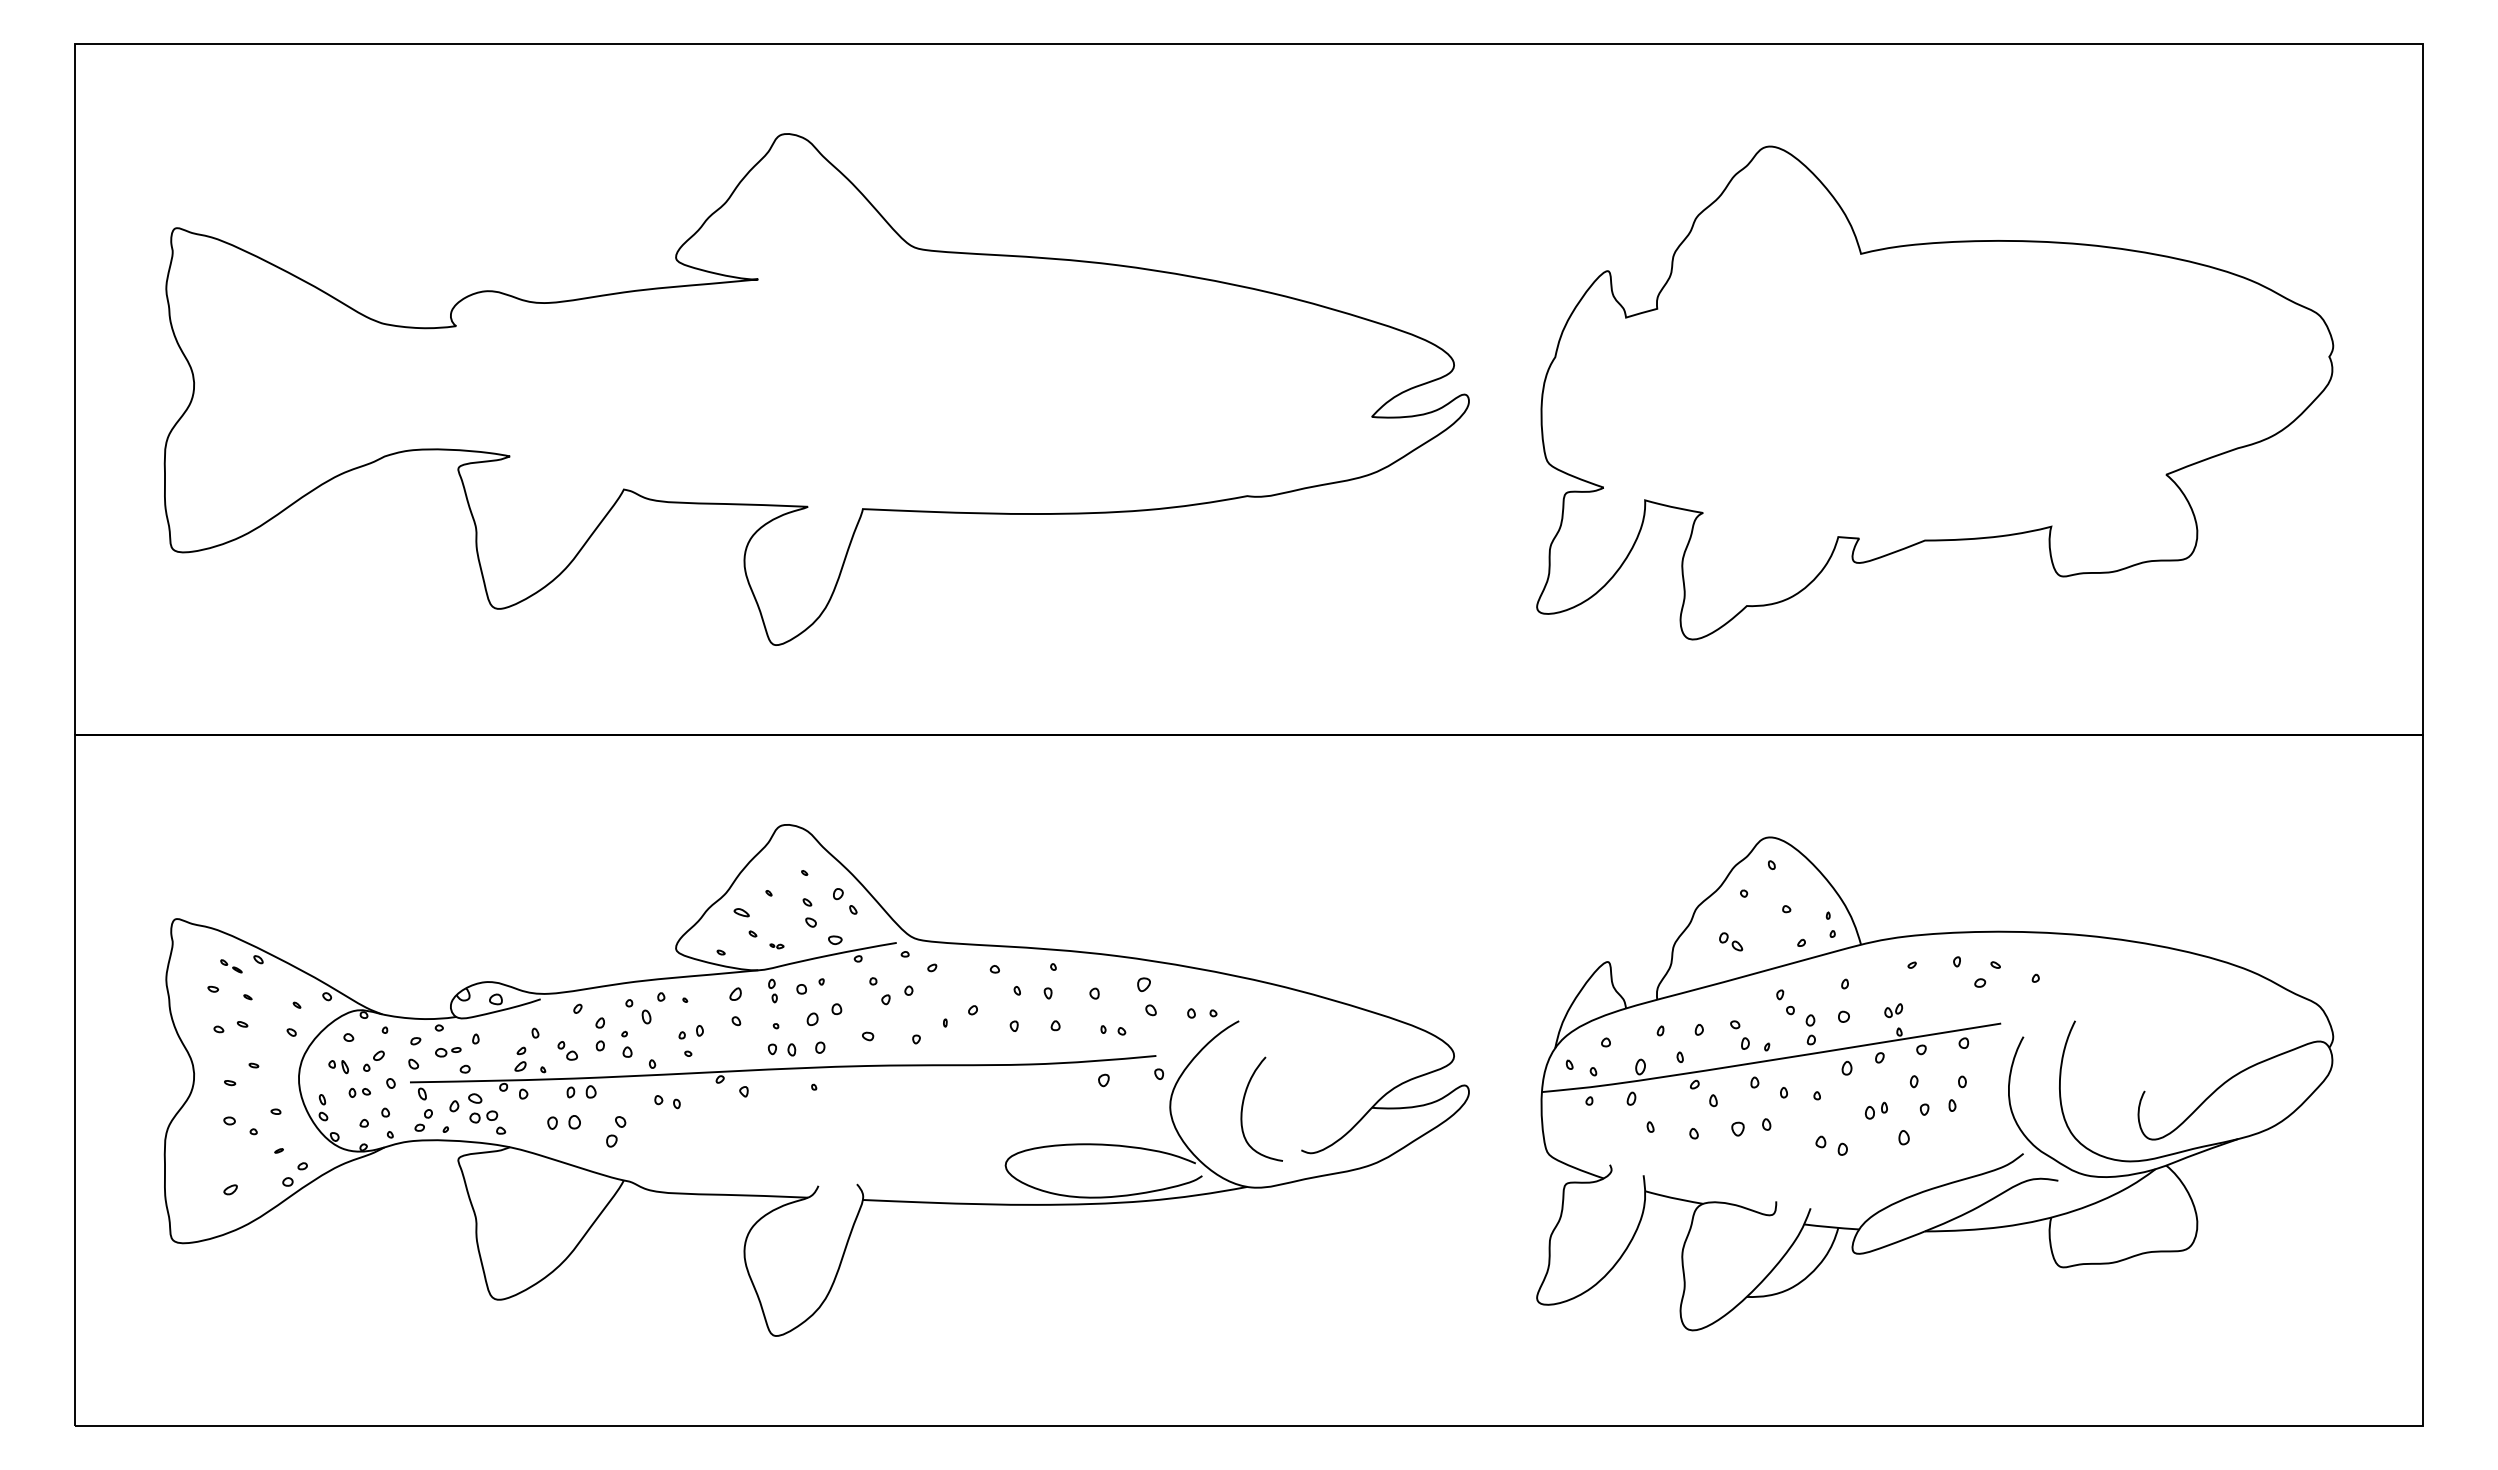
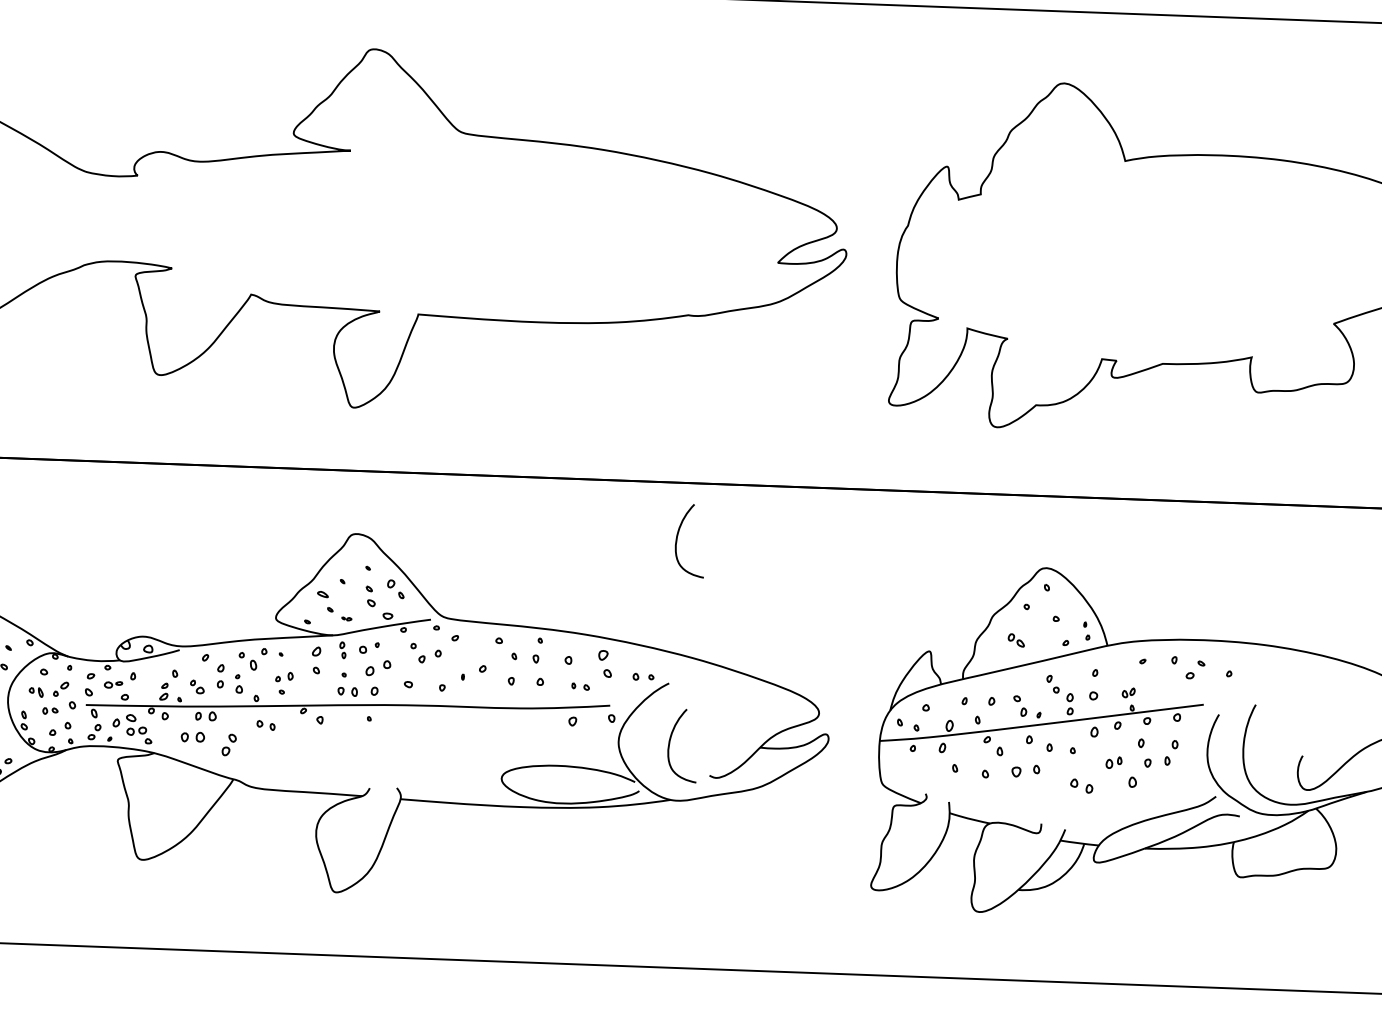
curve: (1243, 815) -> (677, 539), added

